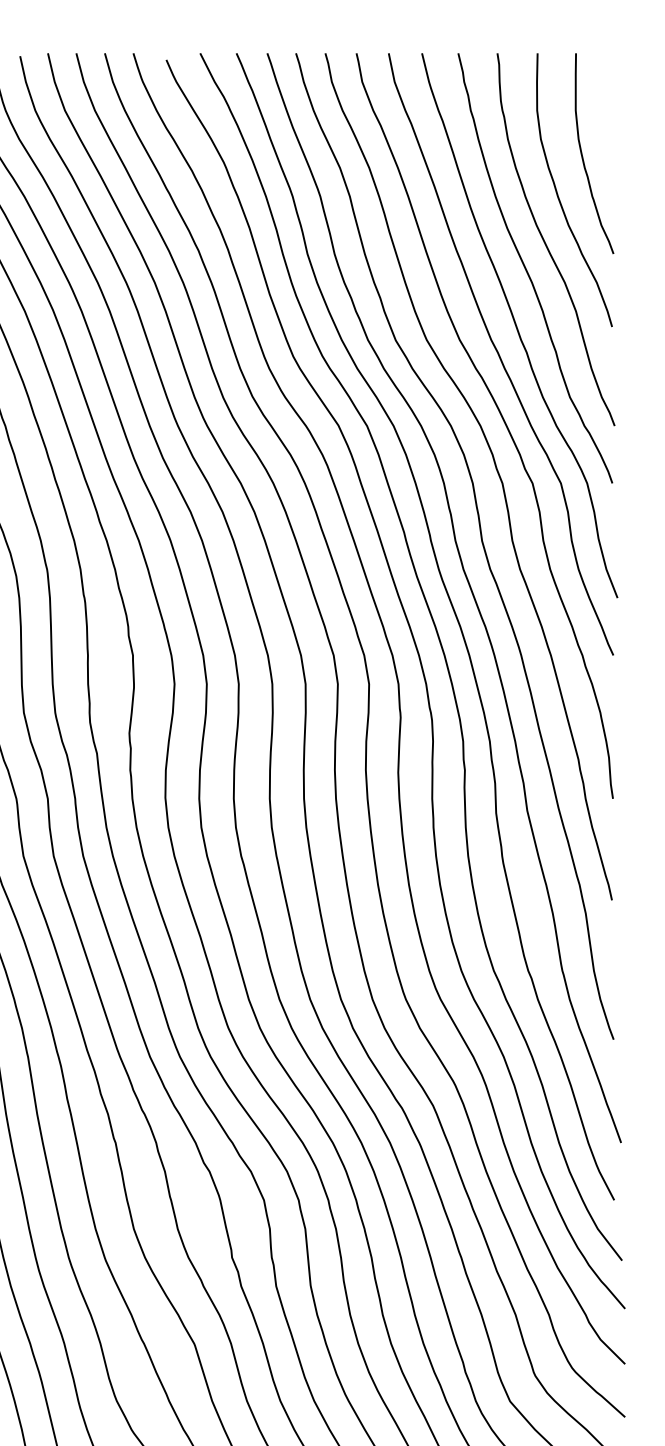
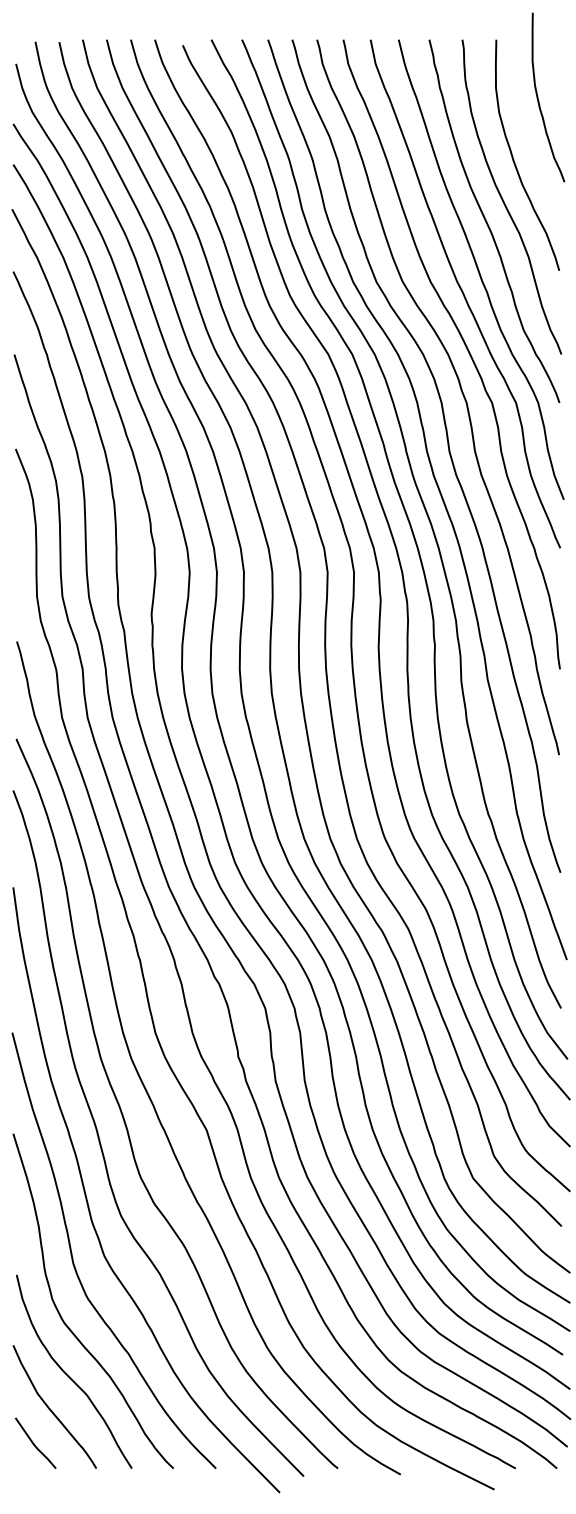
curve: (583, 157) -> (539, 100), moved

